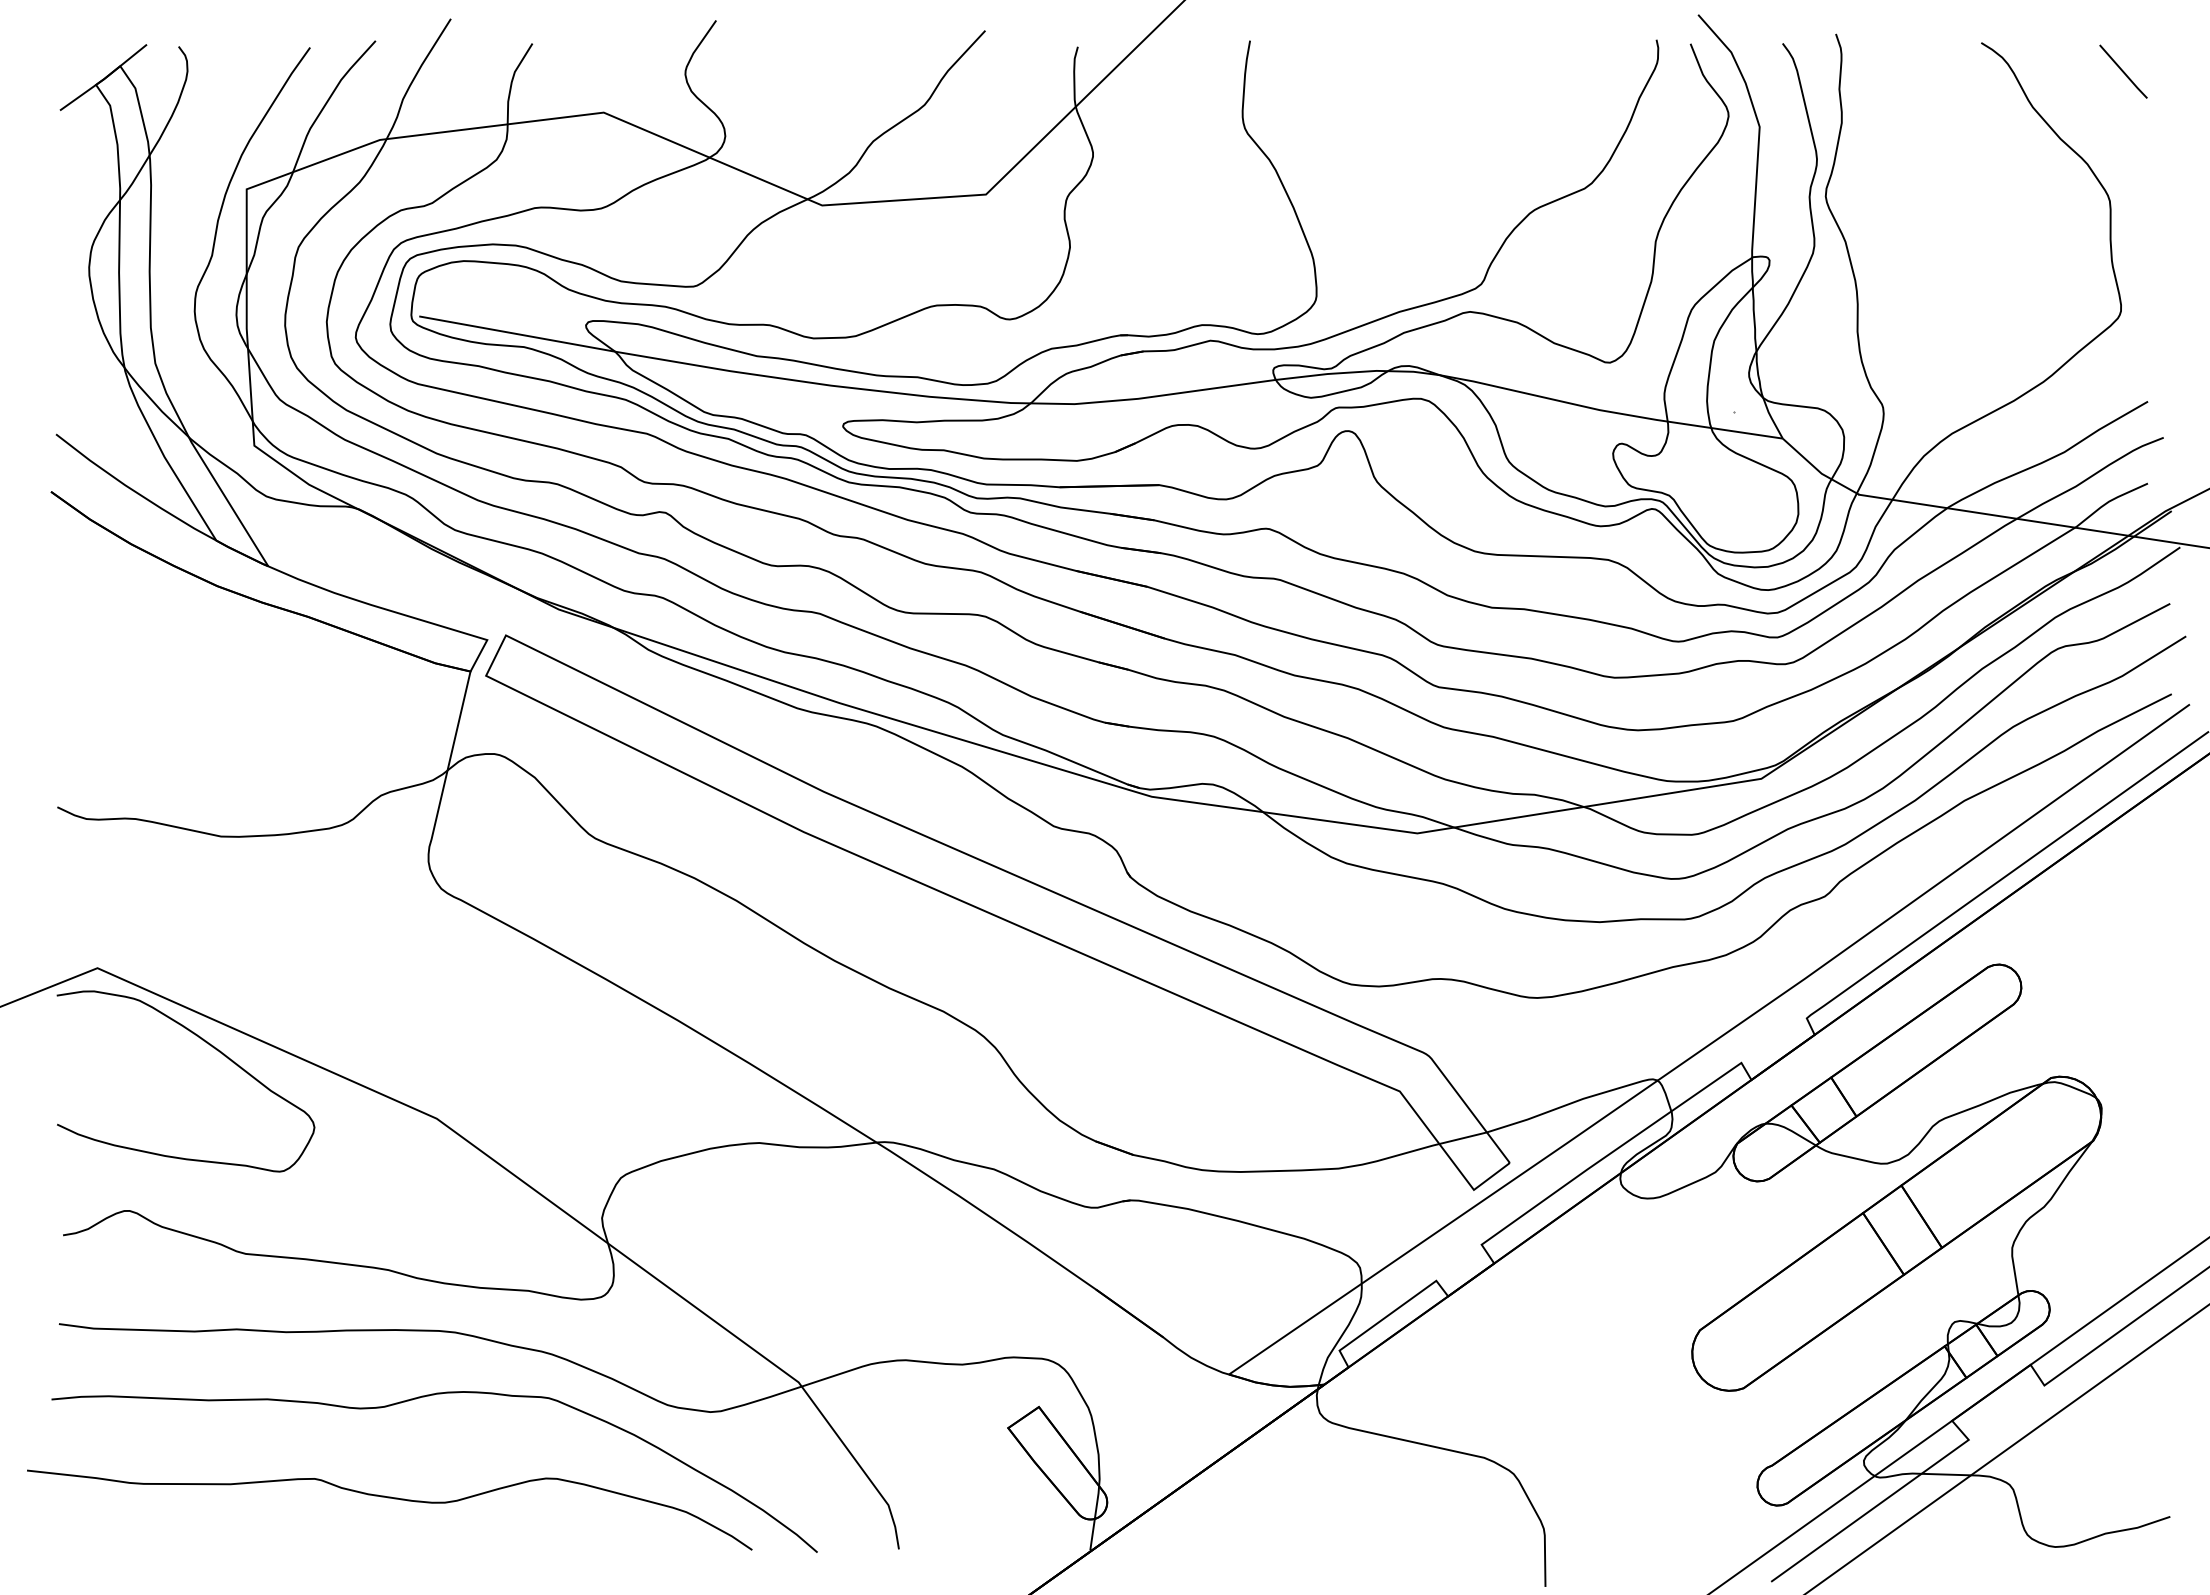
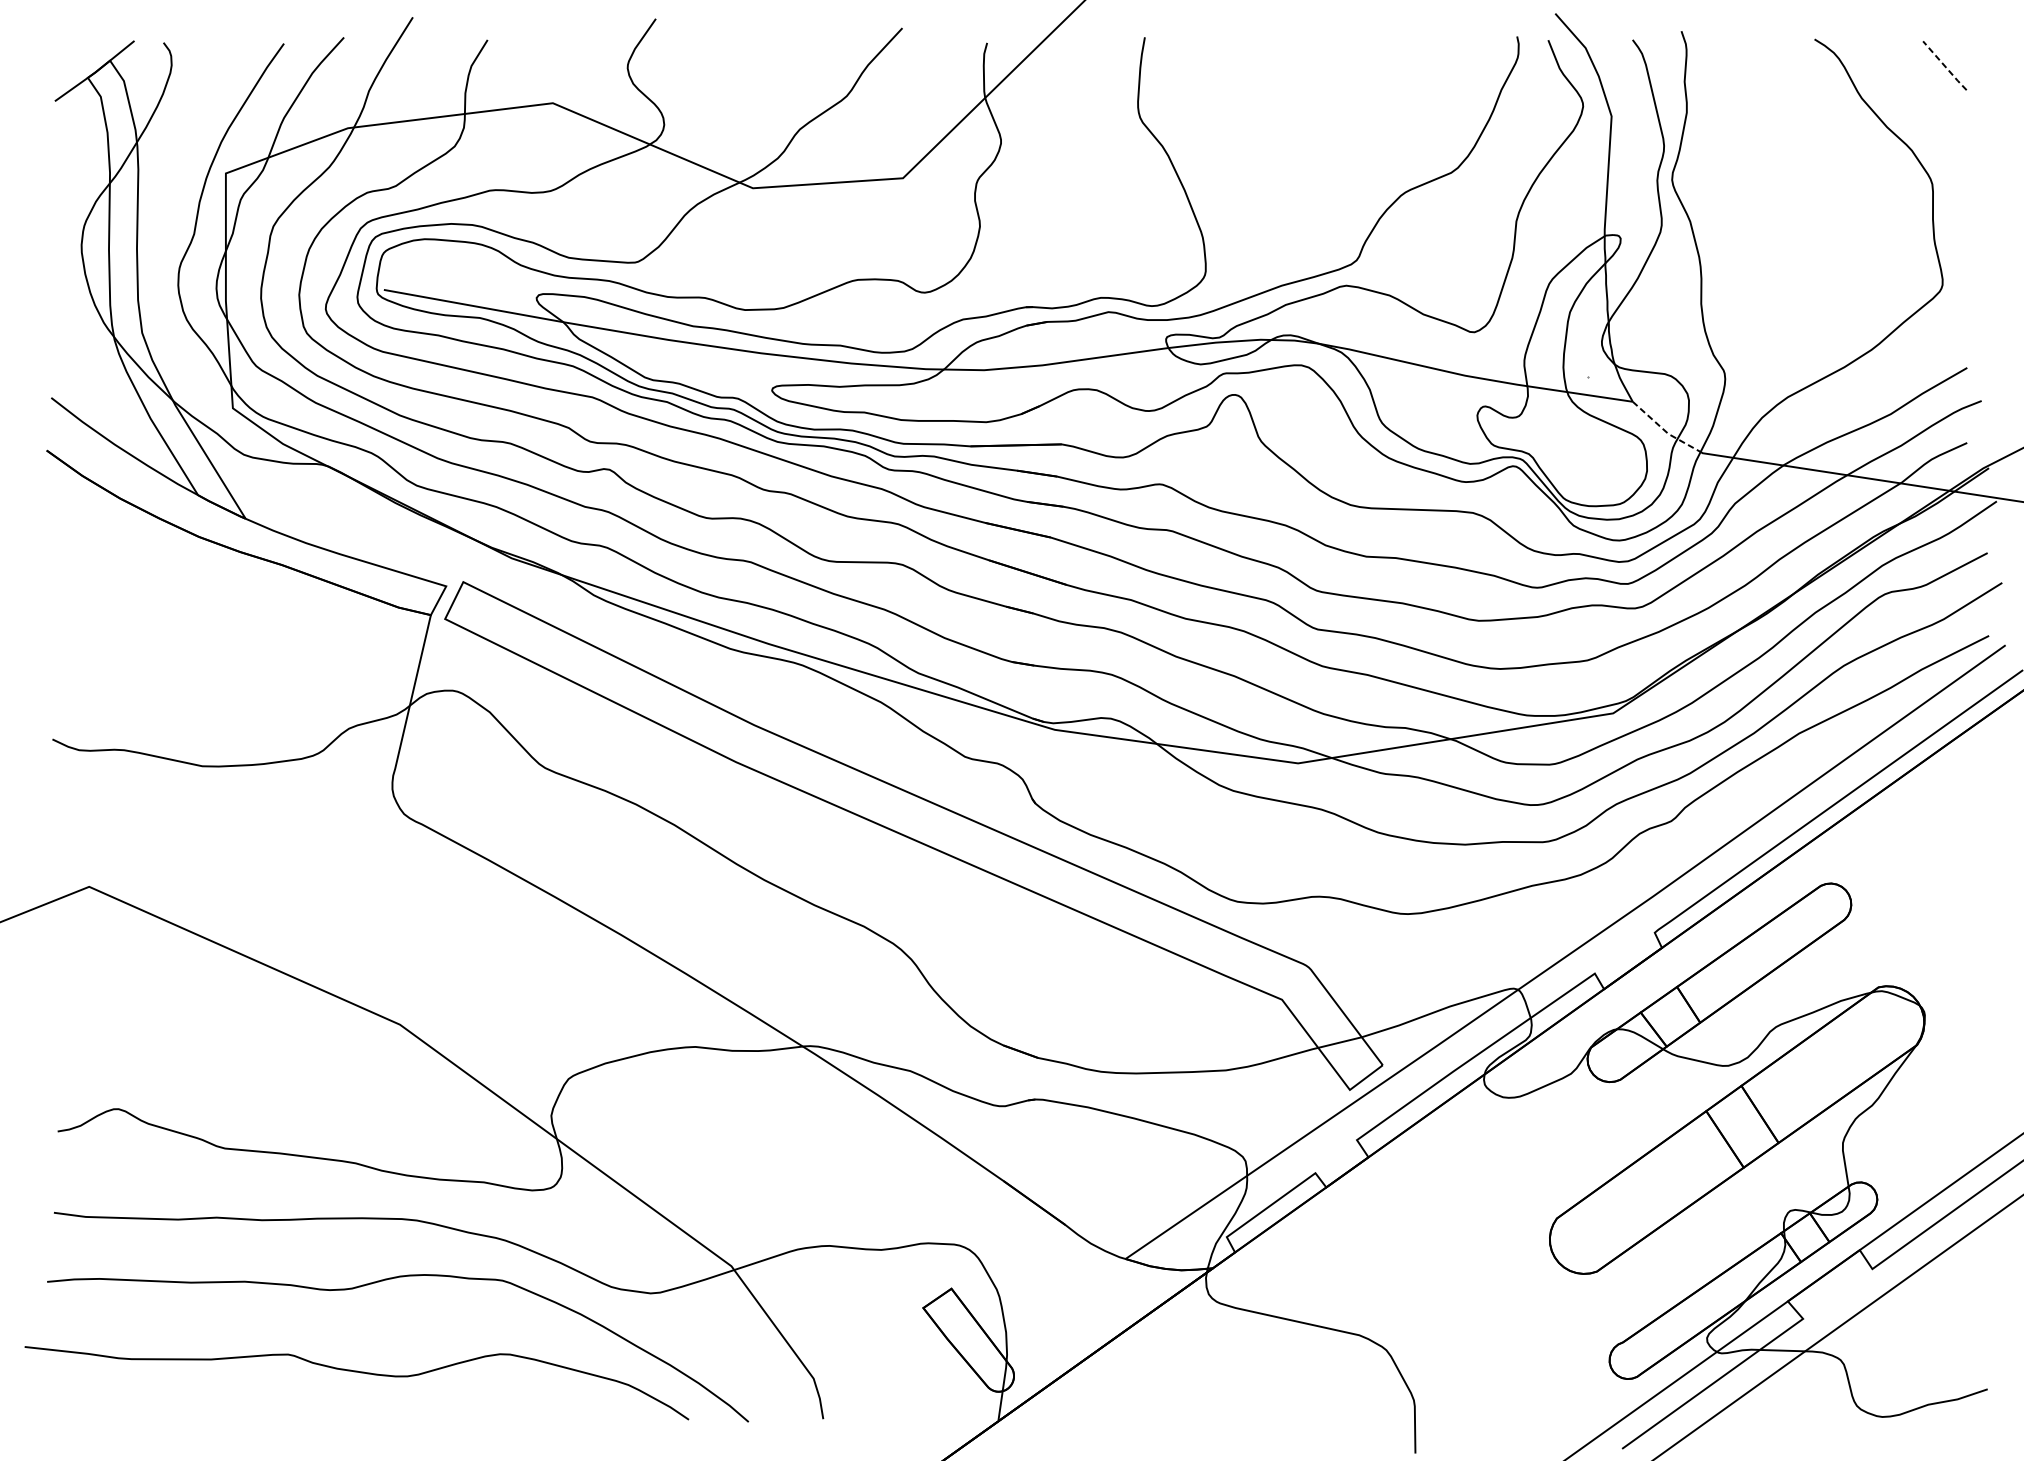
line: (2123, 72) -> (1944, 66), solid -> dashed
line: (1818, 471) -> (1665, 431), solid -> dashed
curve: (209, 1045) -> (191, 957), removed

